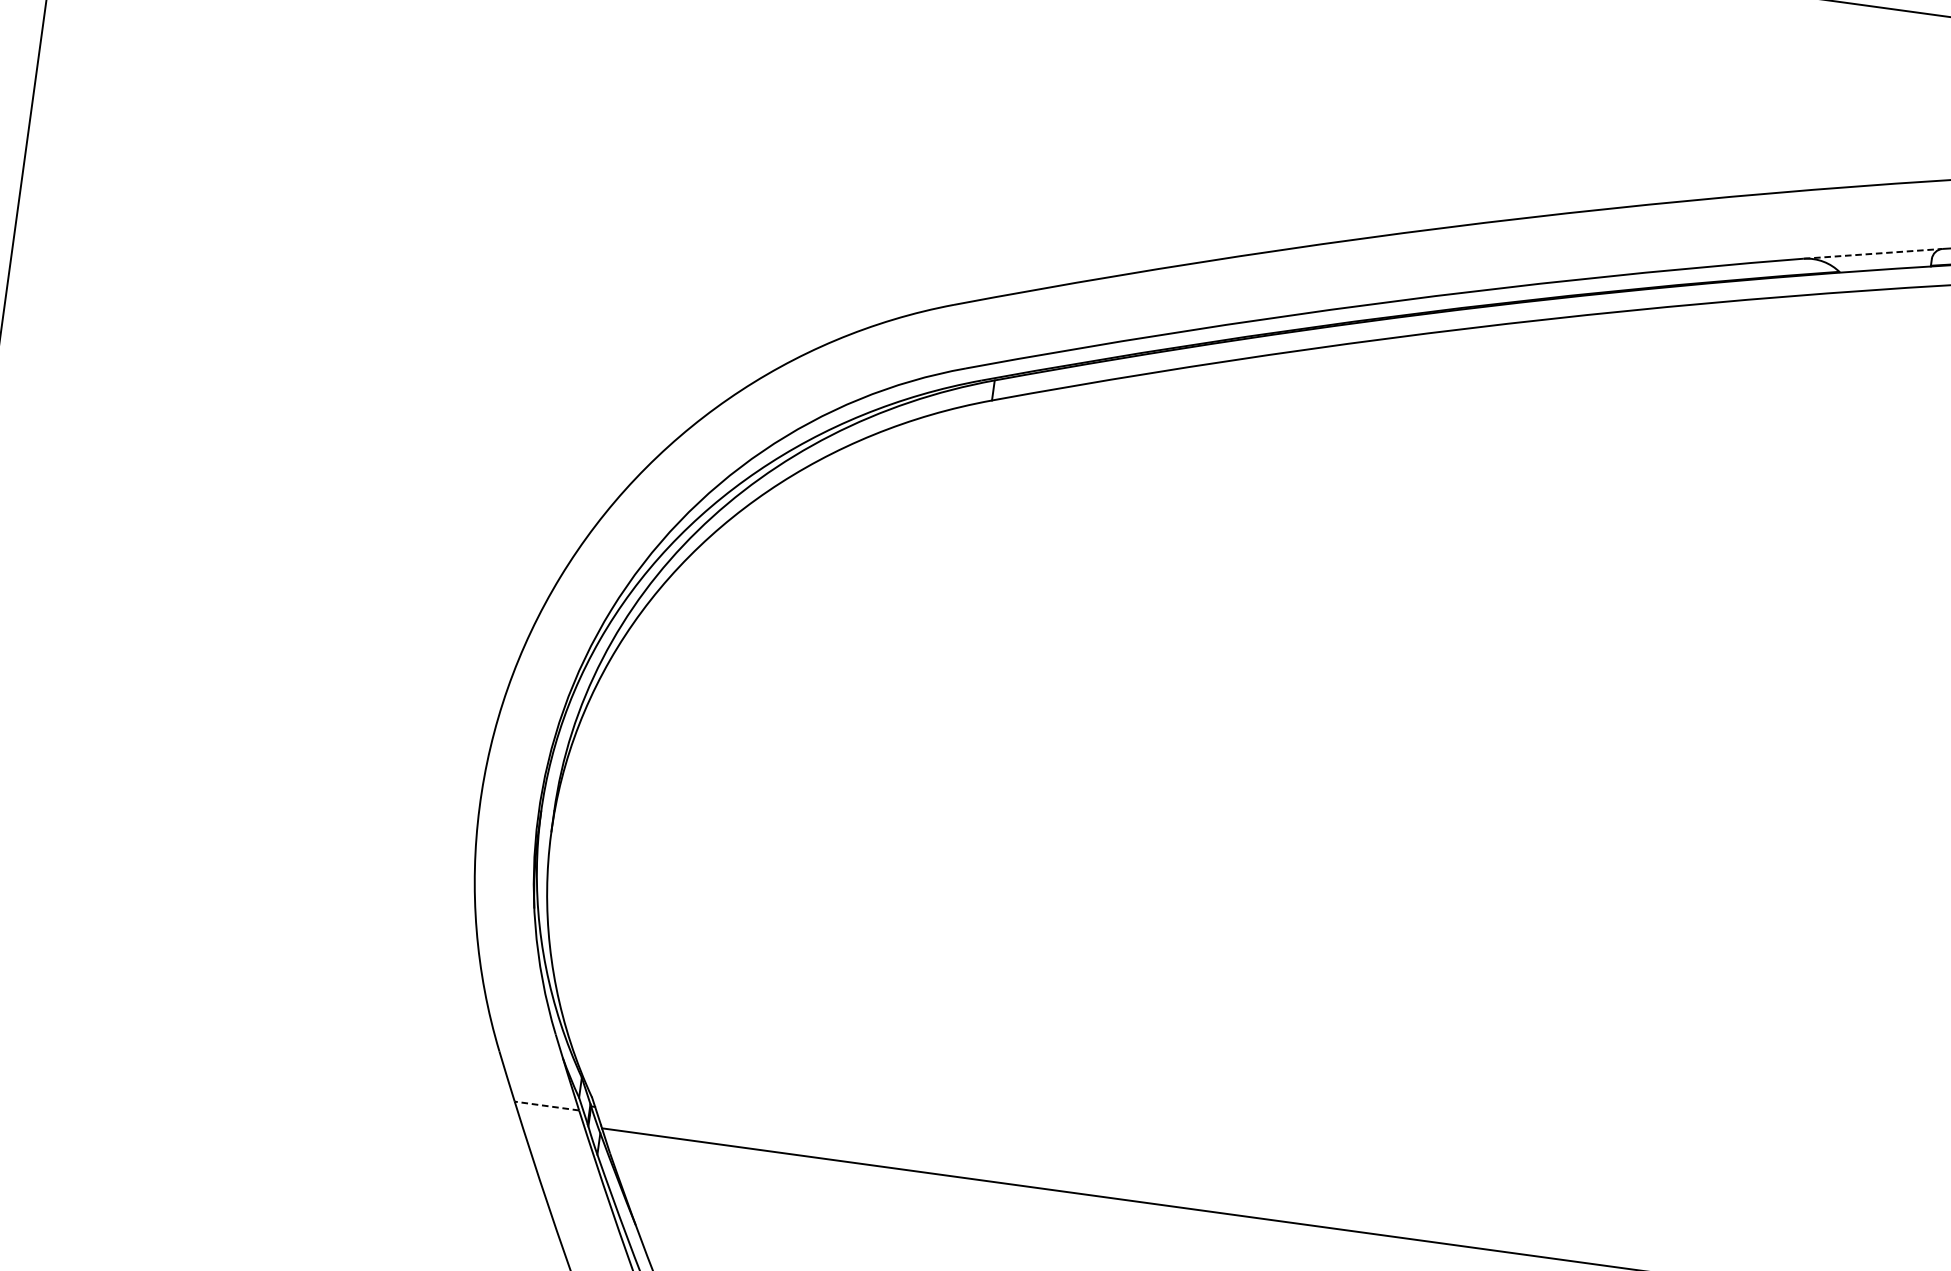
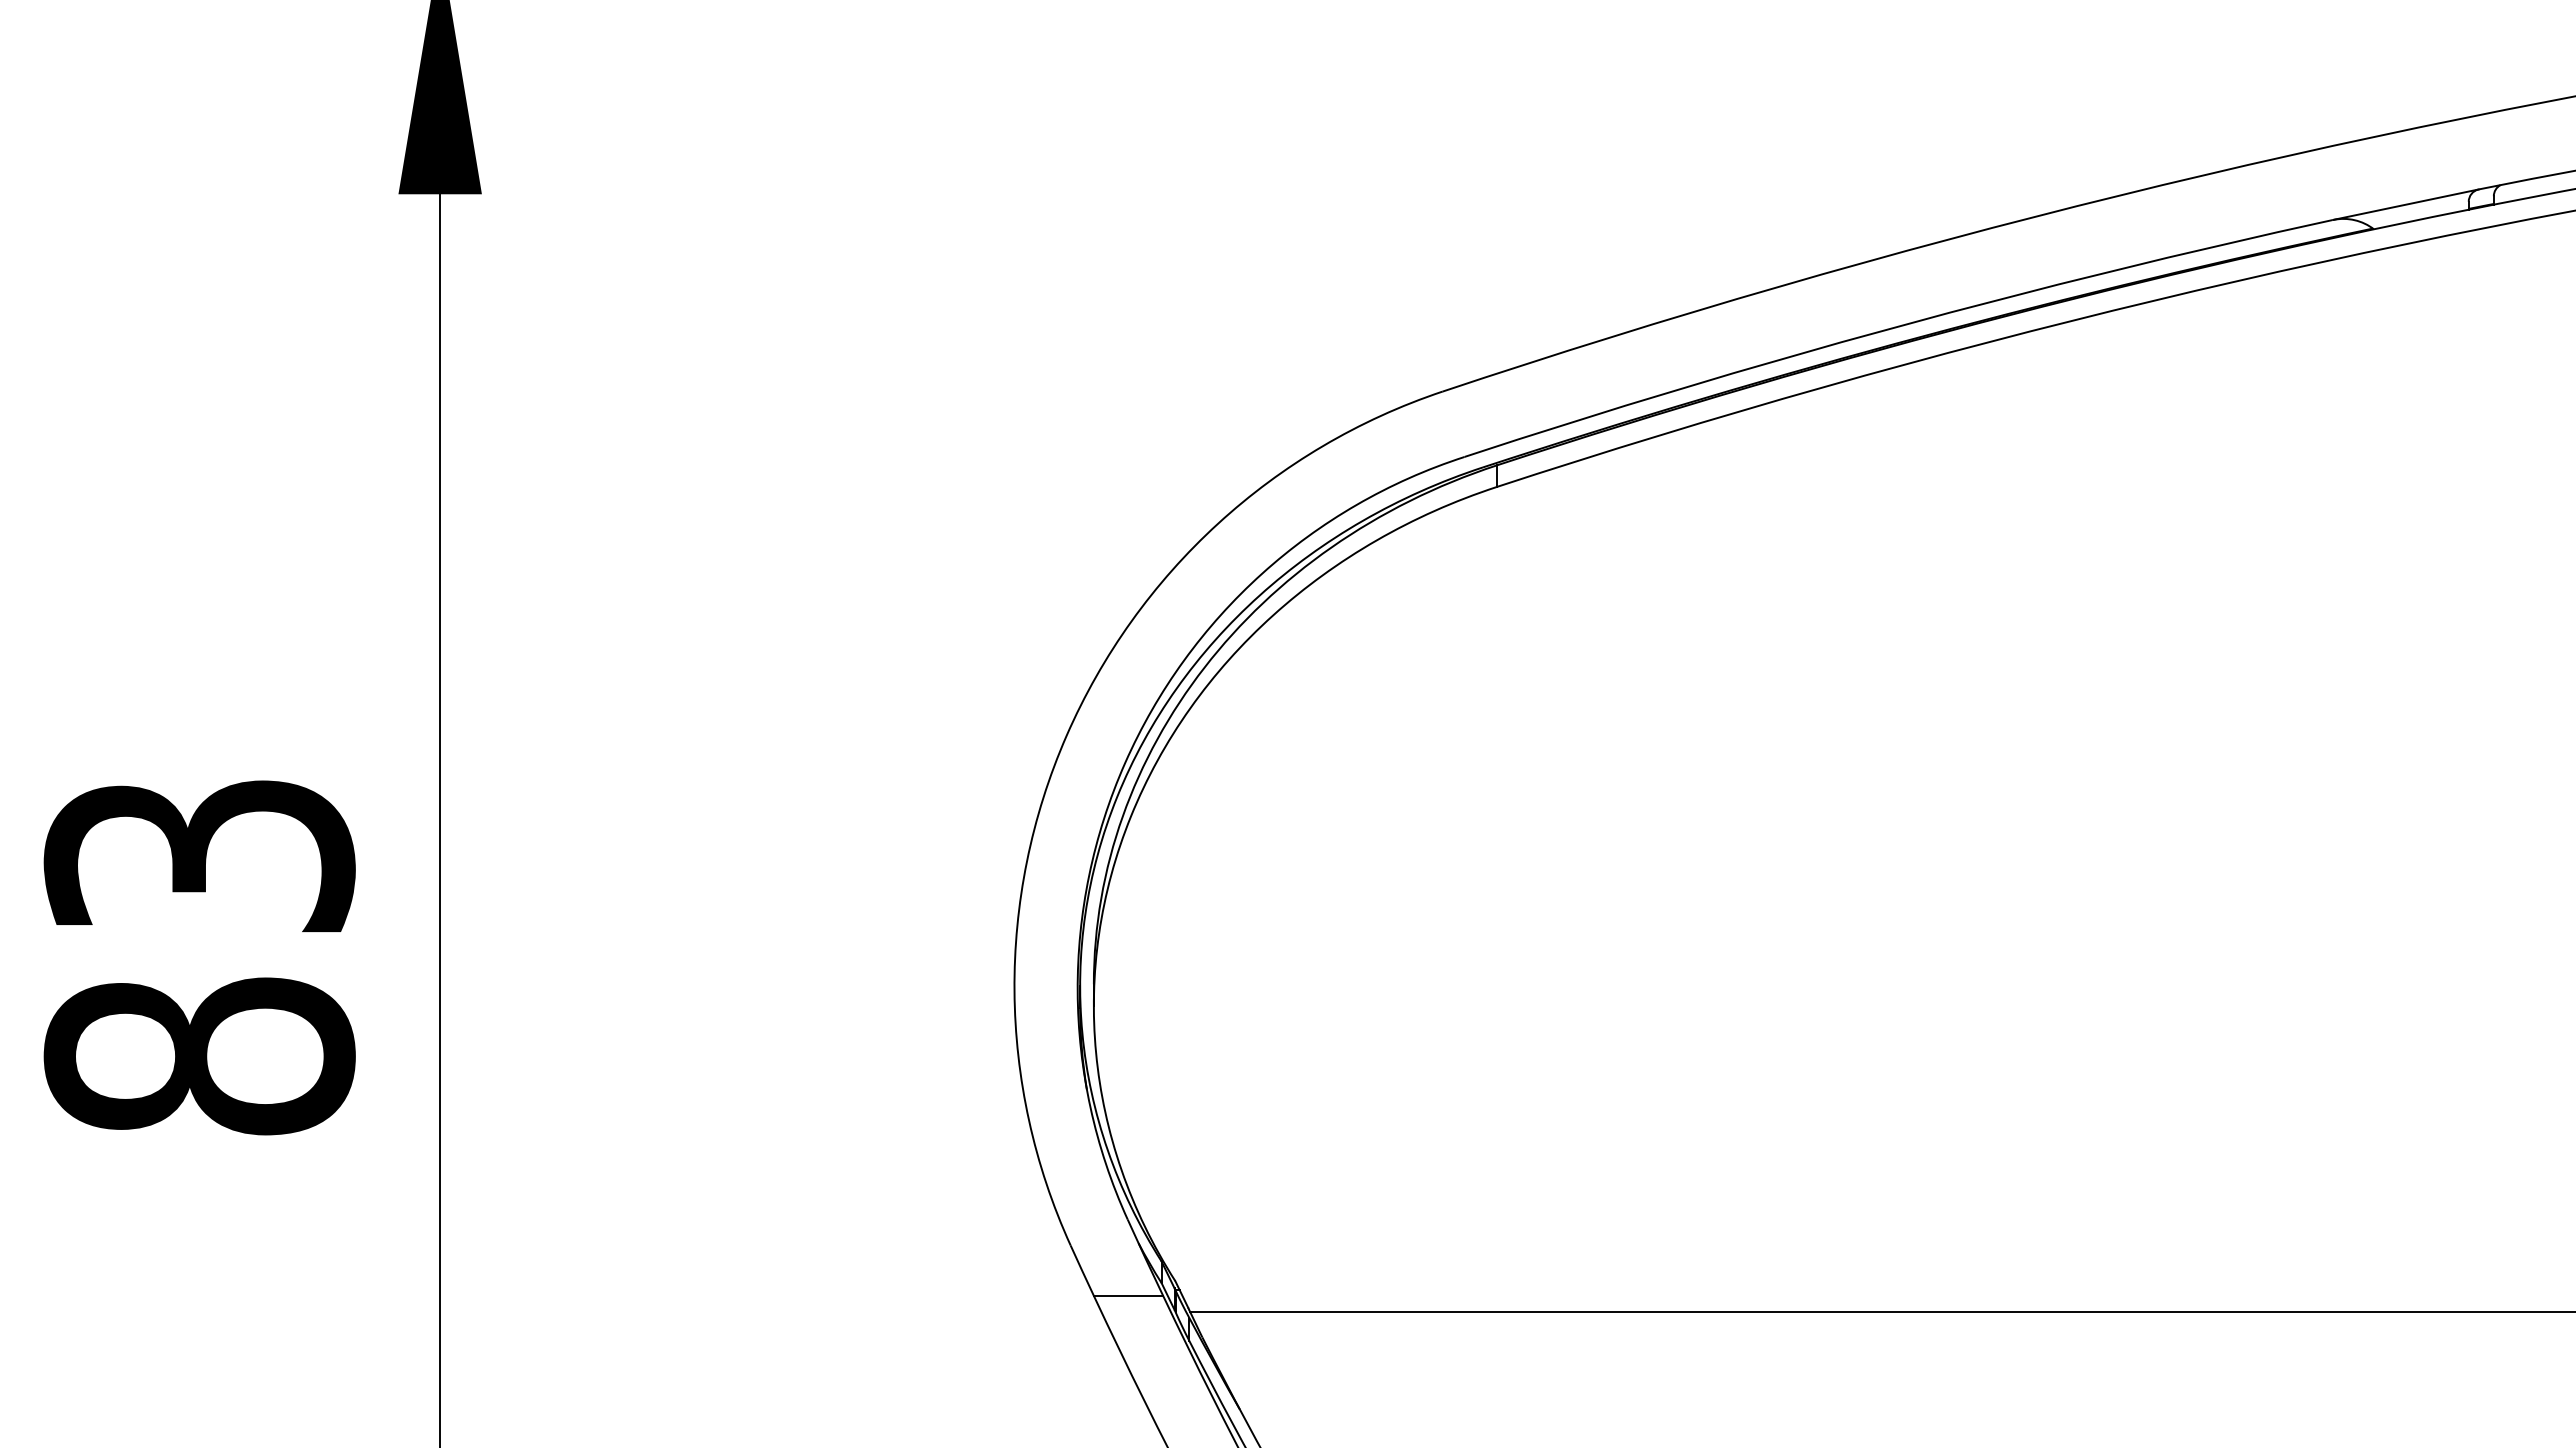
line: (1873, 253) -> (2406, 204), dashed -> solid
line: (546, 1106) -> (1128, 1296), dashed -> solid

